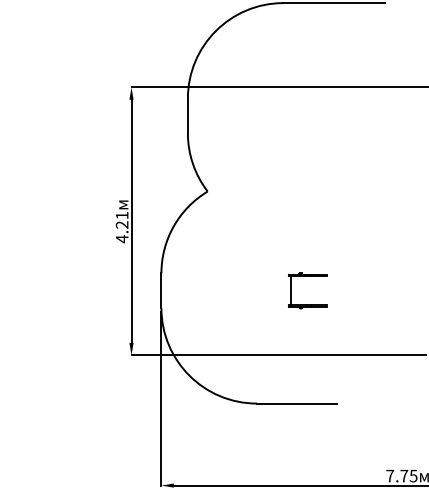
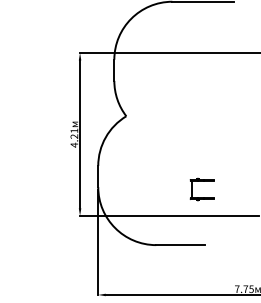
part: (306, 277) -> (201, 181), moved

